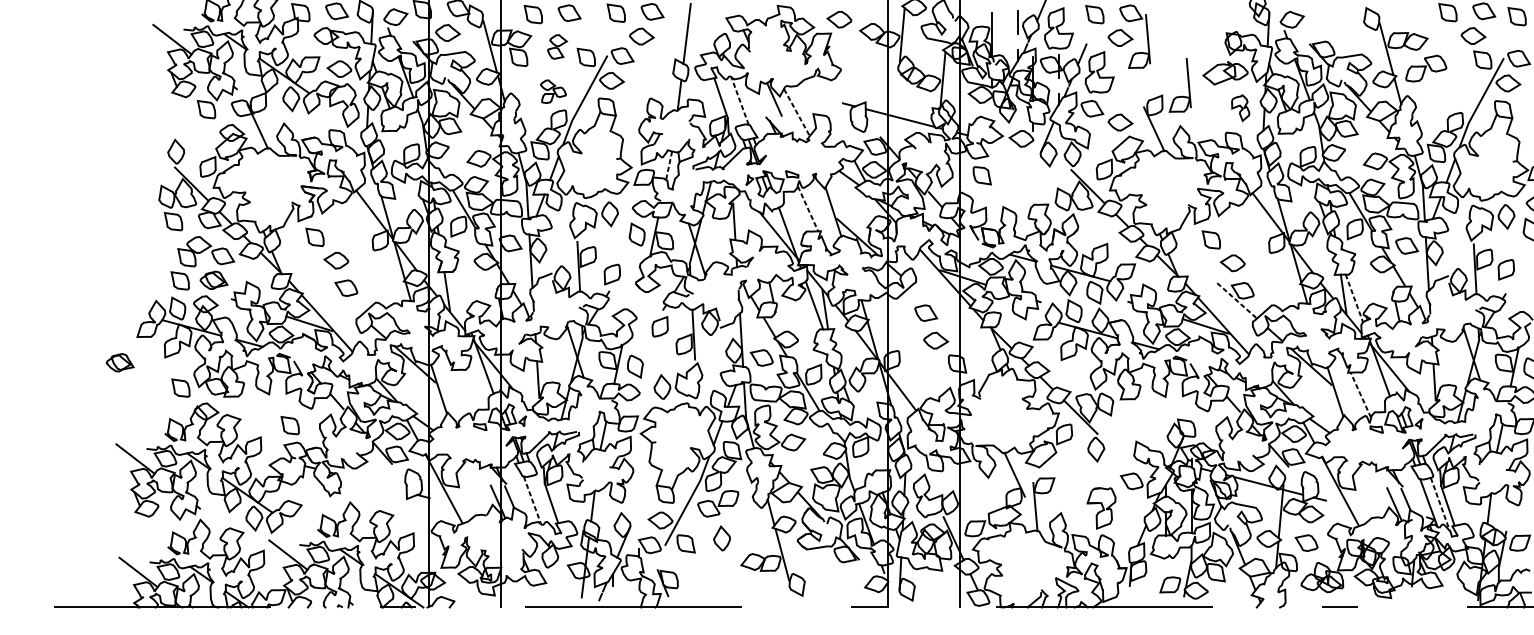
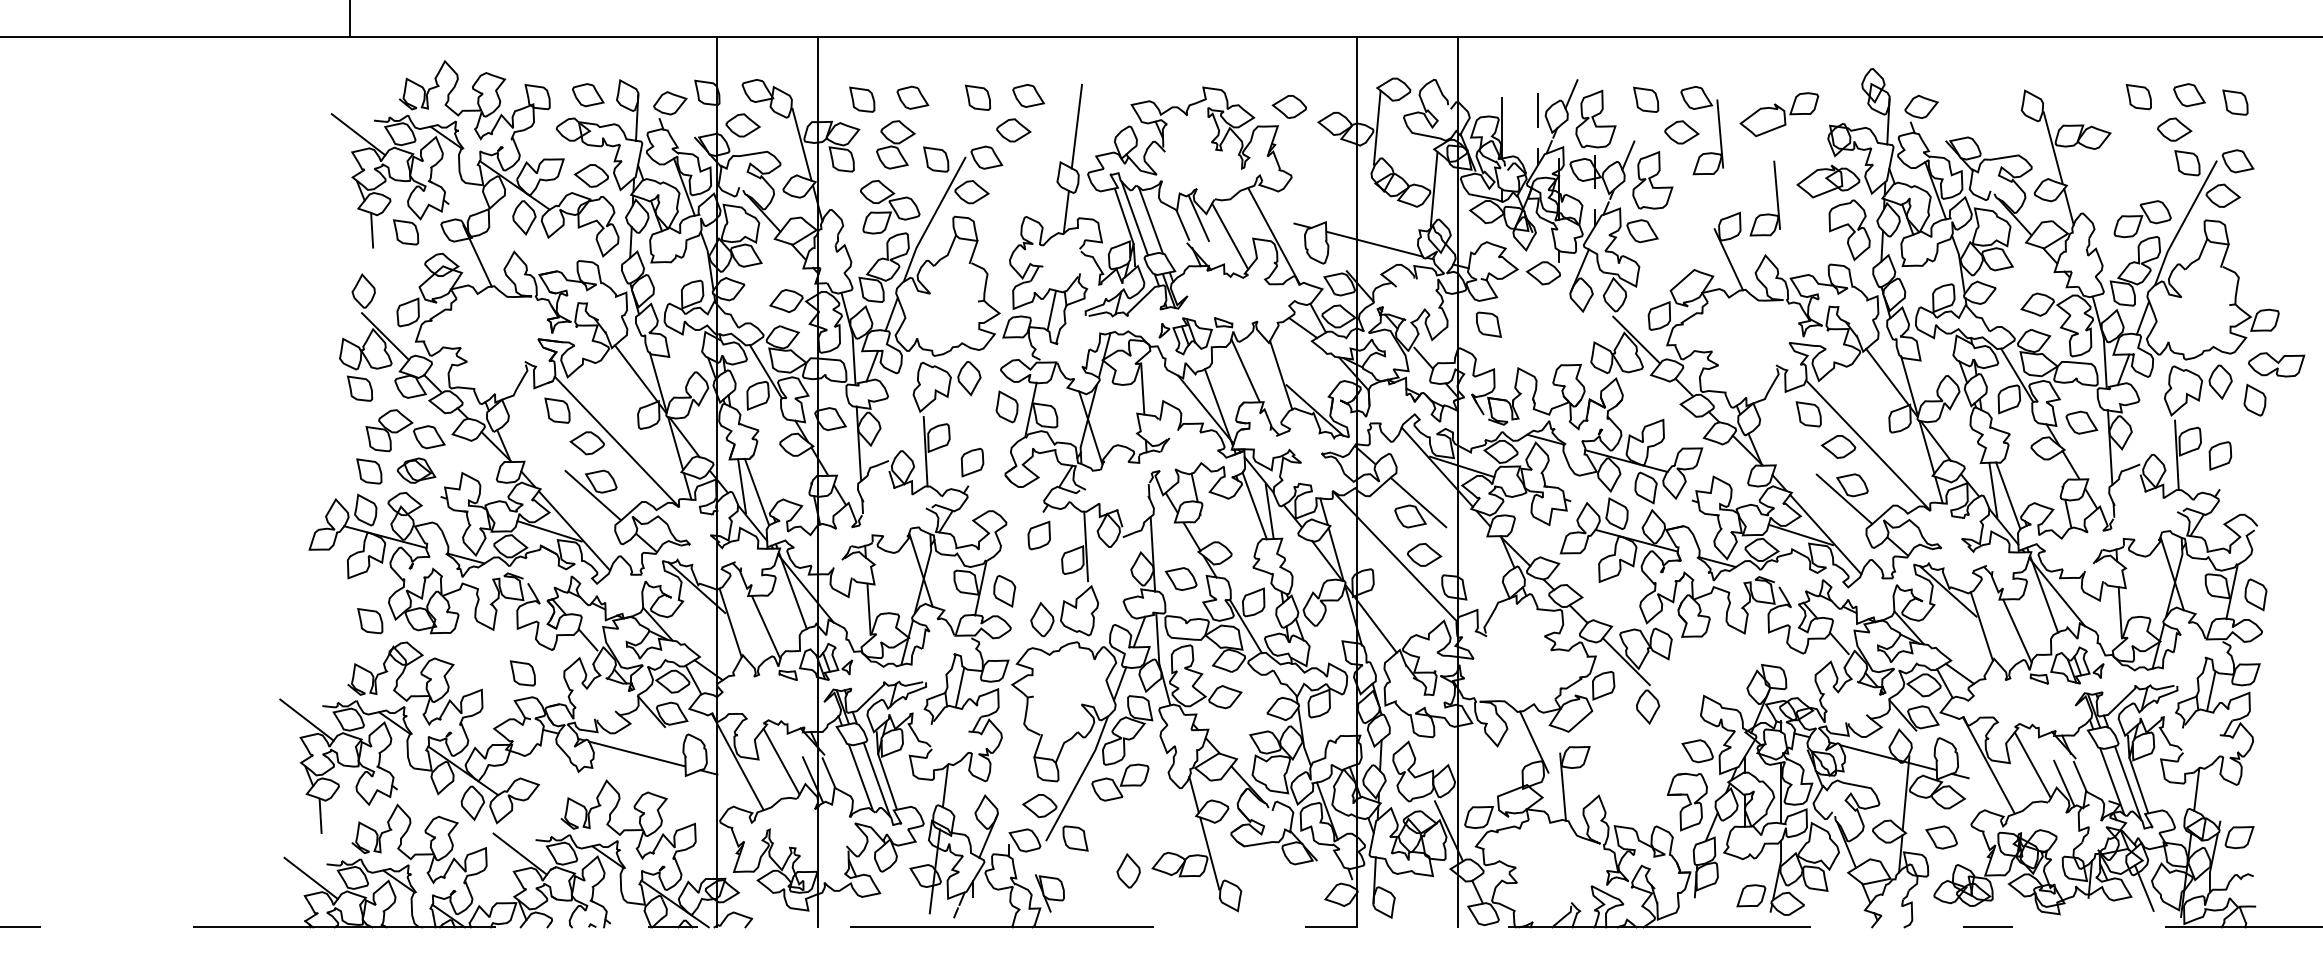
part: (1190, 25) -> (1779, 114), added
part: (557, 46) -> (895, 144), size x1.43
part: (1426, 68) -> (2142, 219), moved
part: (553, 91) -> (890, 207), size x1.67
line: (728, 99) -> (1134, 218), added
line: (739, 101) -> (1150, 220), dashed -> solid
line: (762, 103) -> (1182, 224), added
line: (182, 108) -> (372, 230), added
part: (1240, 108) -> (1849, 230), size x1.67
line: (827, 112) -> (1273, 236), added
line: (797, 113) -> (1230, 237), dashed -> solid
part: (1120, 122) -> (1681, 250), removed
line: (668, 165) -> (1051, 310), dashed -> solid
line: (807, 209) -> (1245, 371), dashed -> solid
line: (357, 259) -> (616, 441), added
line: (1253, 261) -> (1867, 444), added
line: (457, 295) -> (756, 491), added
line: (340, 298) -> (592, 495), added
line: (1354, 298) -> (2008, 496), dashed -> solid
line: (1237, 300) -> (1844, 499), dashed -> solid
line: (931, 303) -> (1418, 502), added
line: (914, 341) -> (1394, 556), added
part: (120, 362) -> (285, 585), removed
line: (464, 392) -> (766, 627), added
line: (1360, 394) -> (2017, 630), dashed -> solid
line: (371, 482) -> (636, 753), added
line: (475, 488) -> (781, 761), added
line: (1371, 490) -> (2032, 764), added
line: (532, 500) -> (861, 778), dashed -> solid
line: (543, 501) -> (876, 779), added
line: (1440, 504) -> (2128, 783), dashed -> solid
part: (1100, 508) -> (1686, 801), moved
line: (145, 527) -> (320, 815), added
part: (721, 538) -> (1128, 870), moved
line: (1451, 578) -> (2144, 887), added

